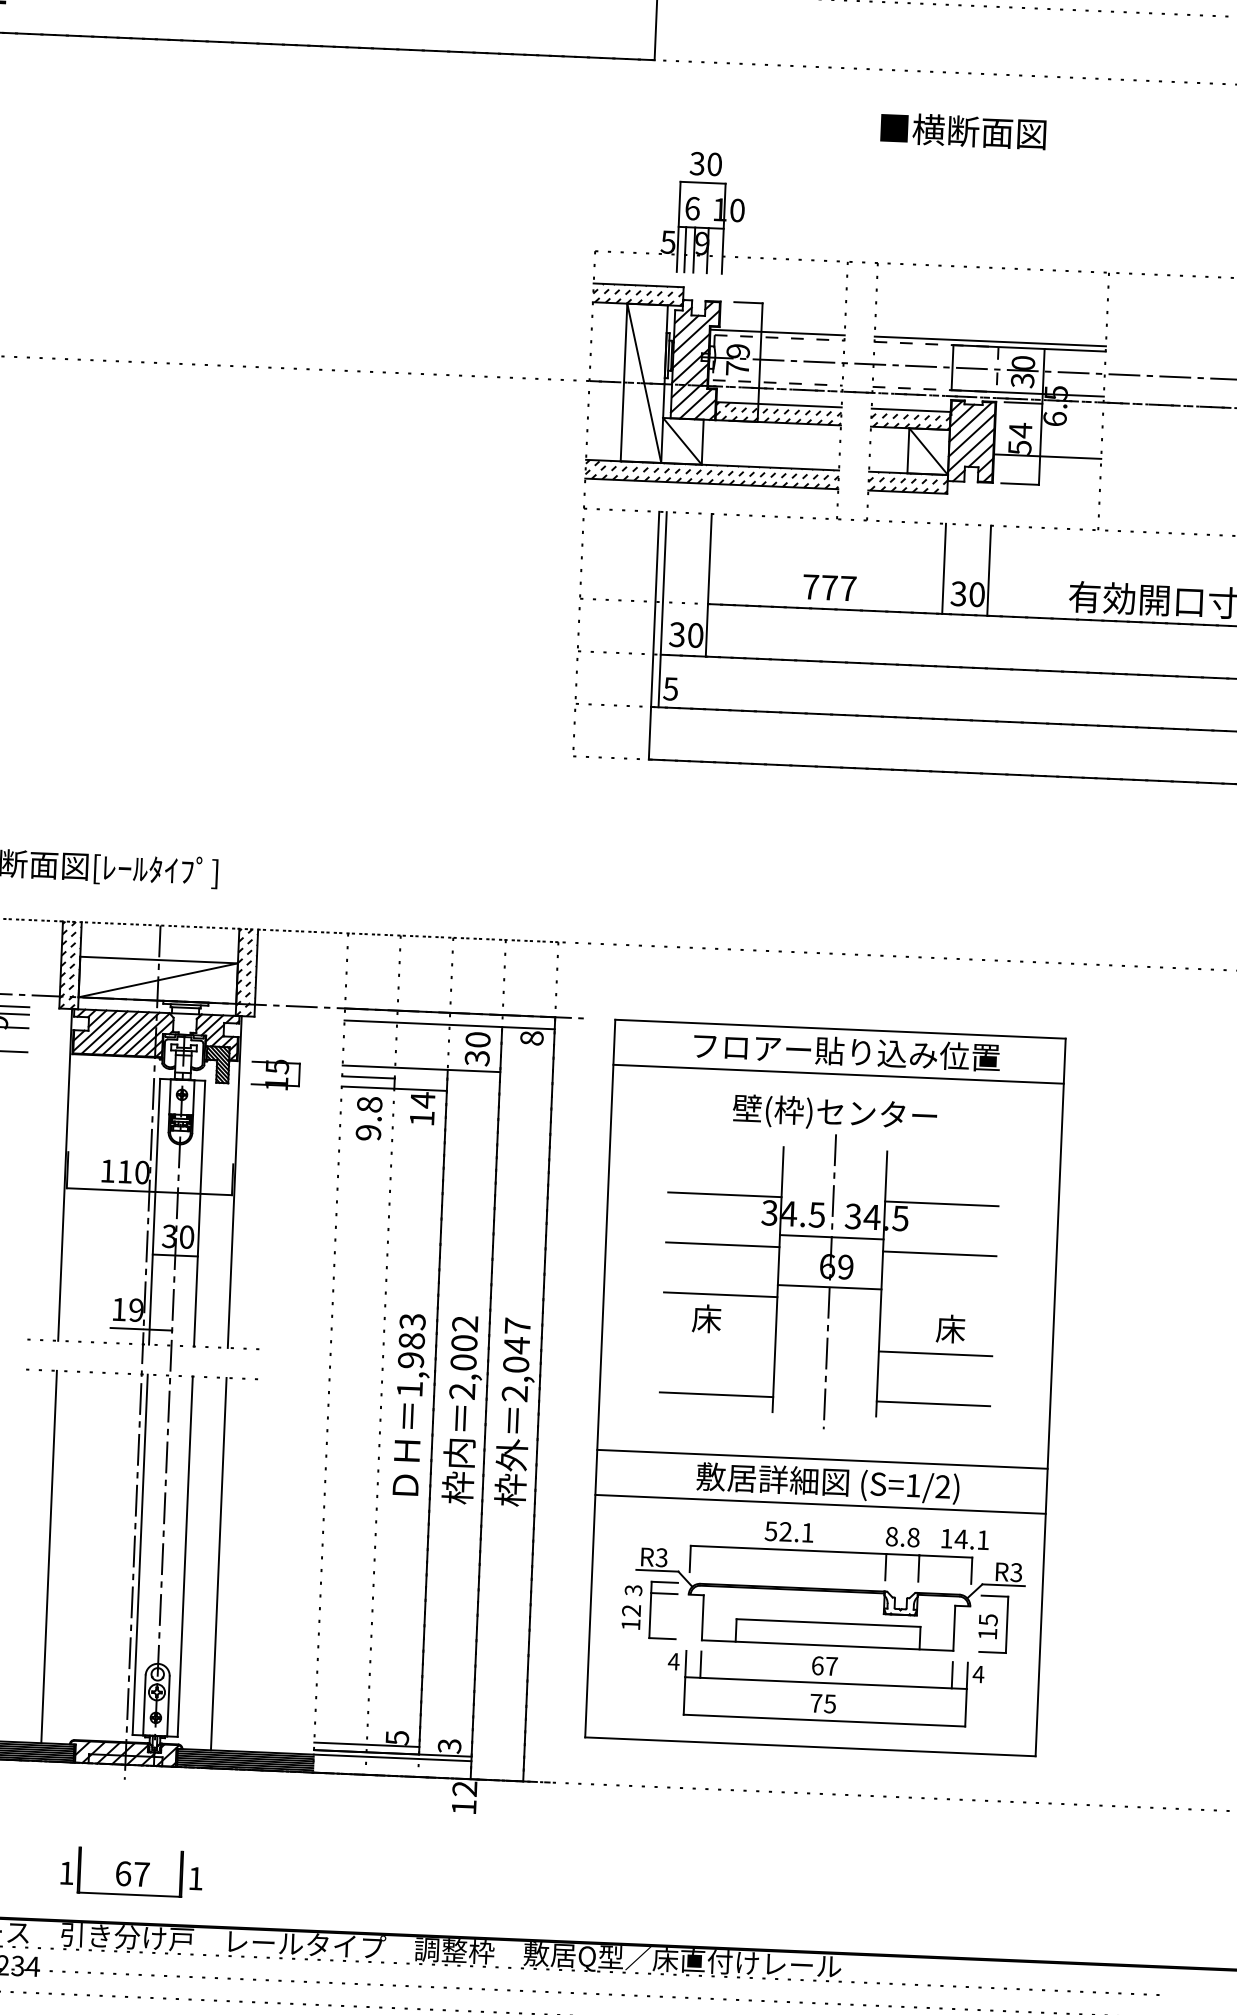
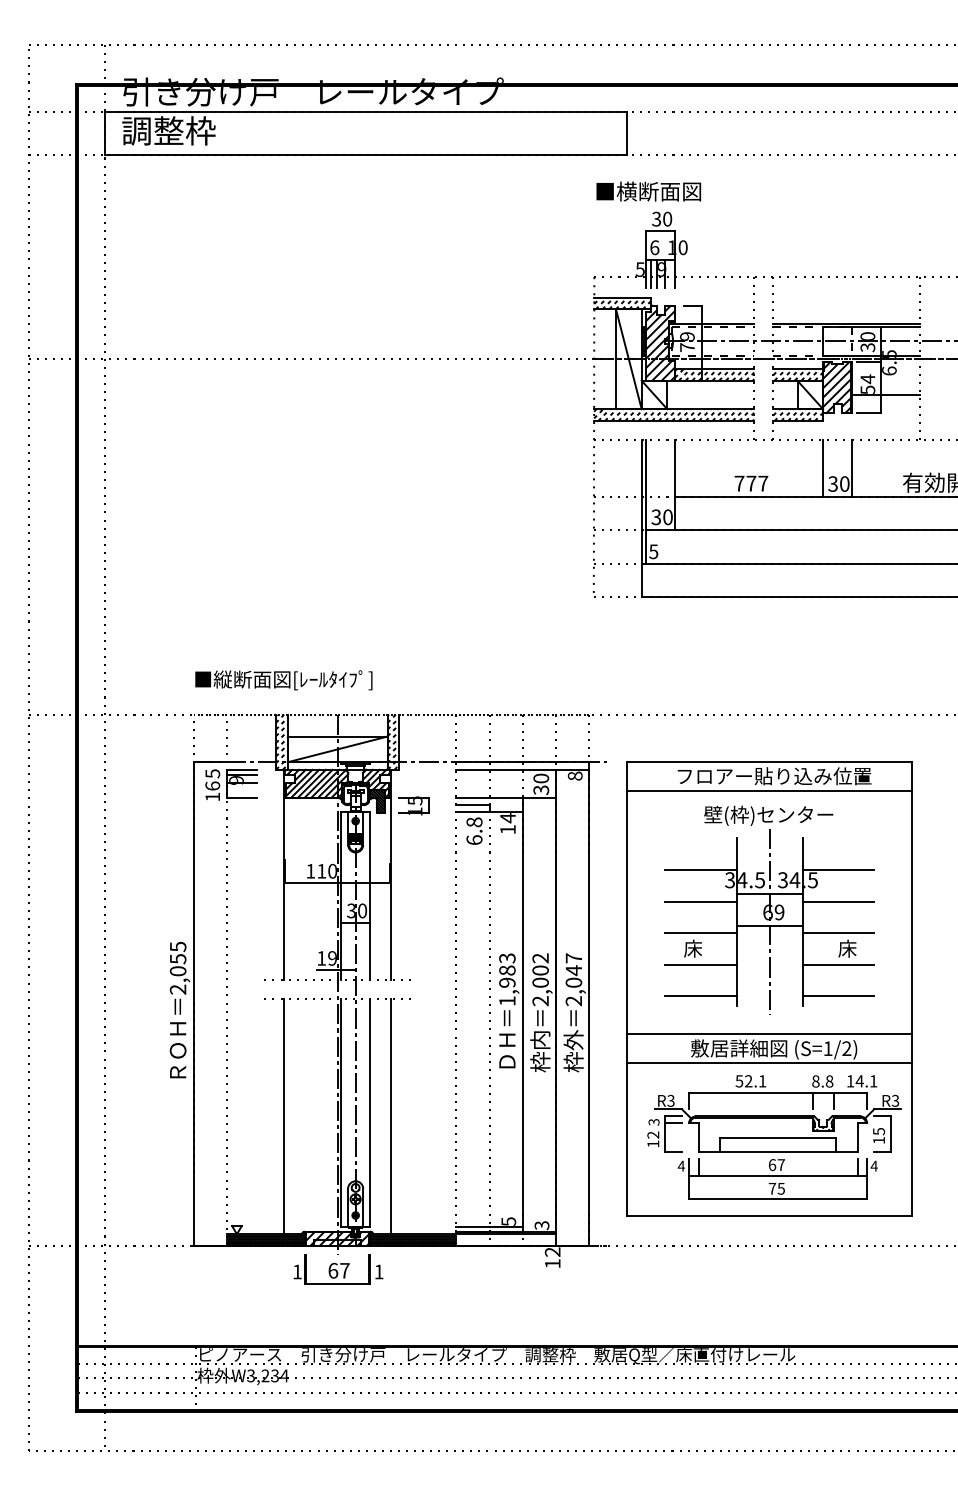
text: (962, 130) -> (648, 191), moved
text: (368, 1133) -> (474, 840), 9.8 -> 6.8
line: (937, 1304) -> (838, 933), added
line: (718, 1344) -> (701, 964), added
part: (131, 1872) -> (338, 1269), moved

